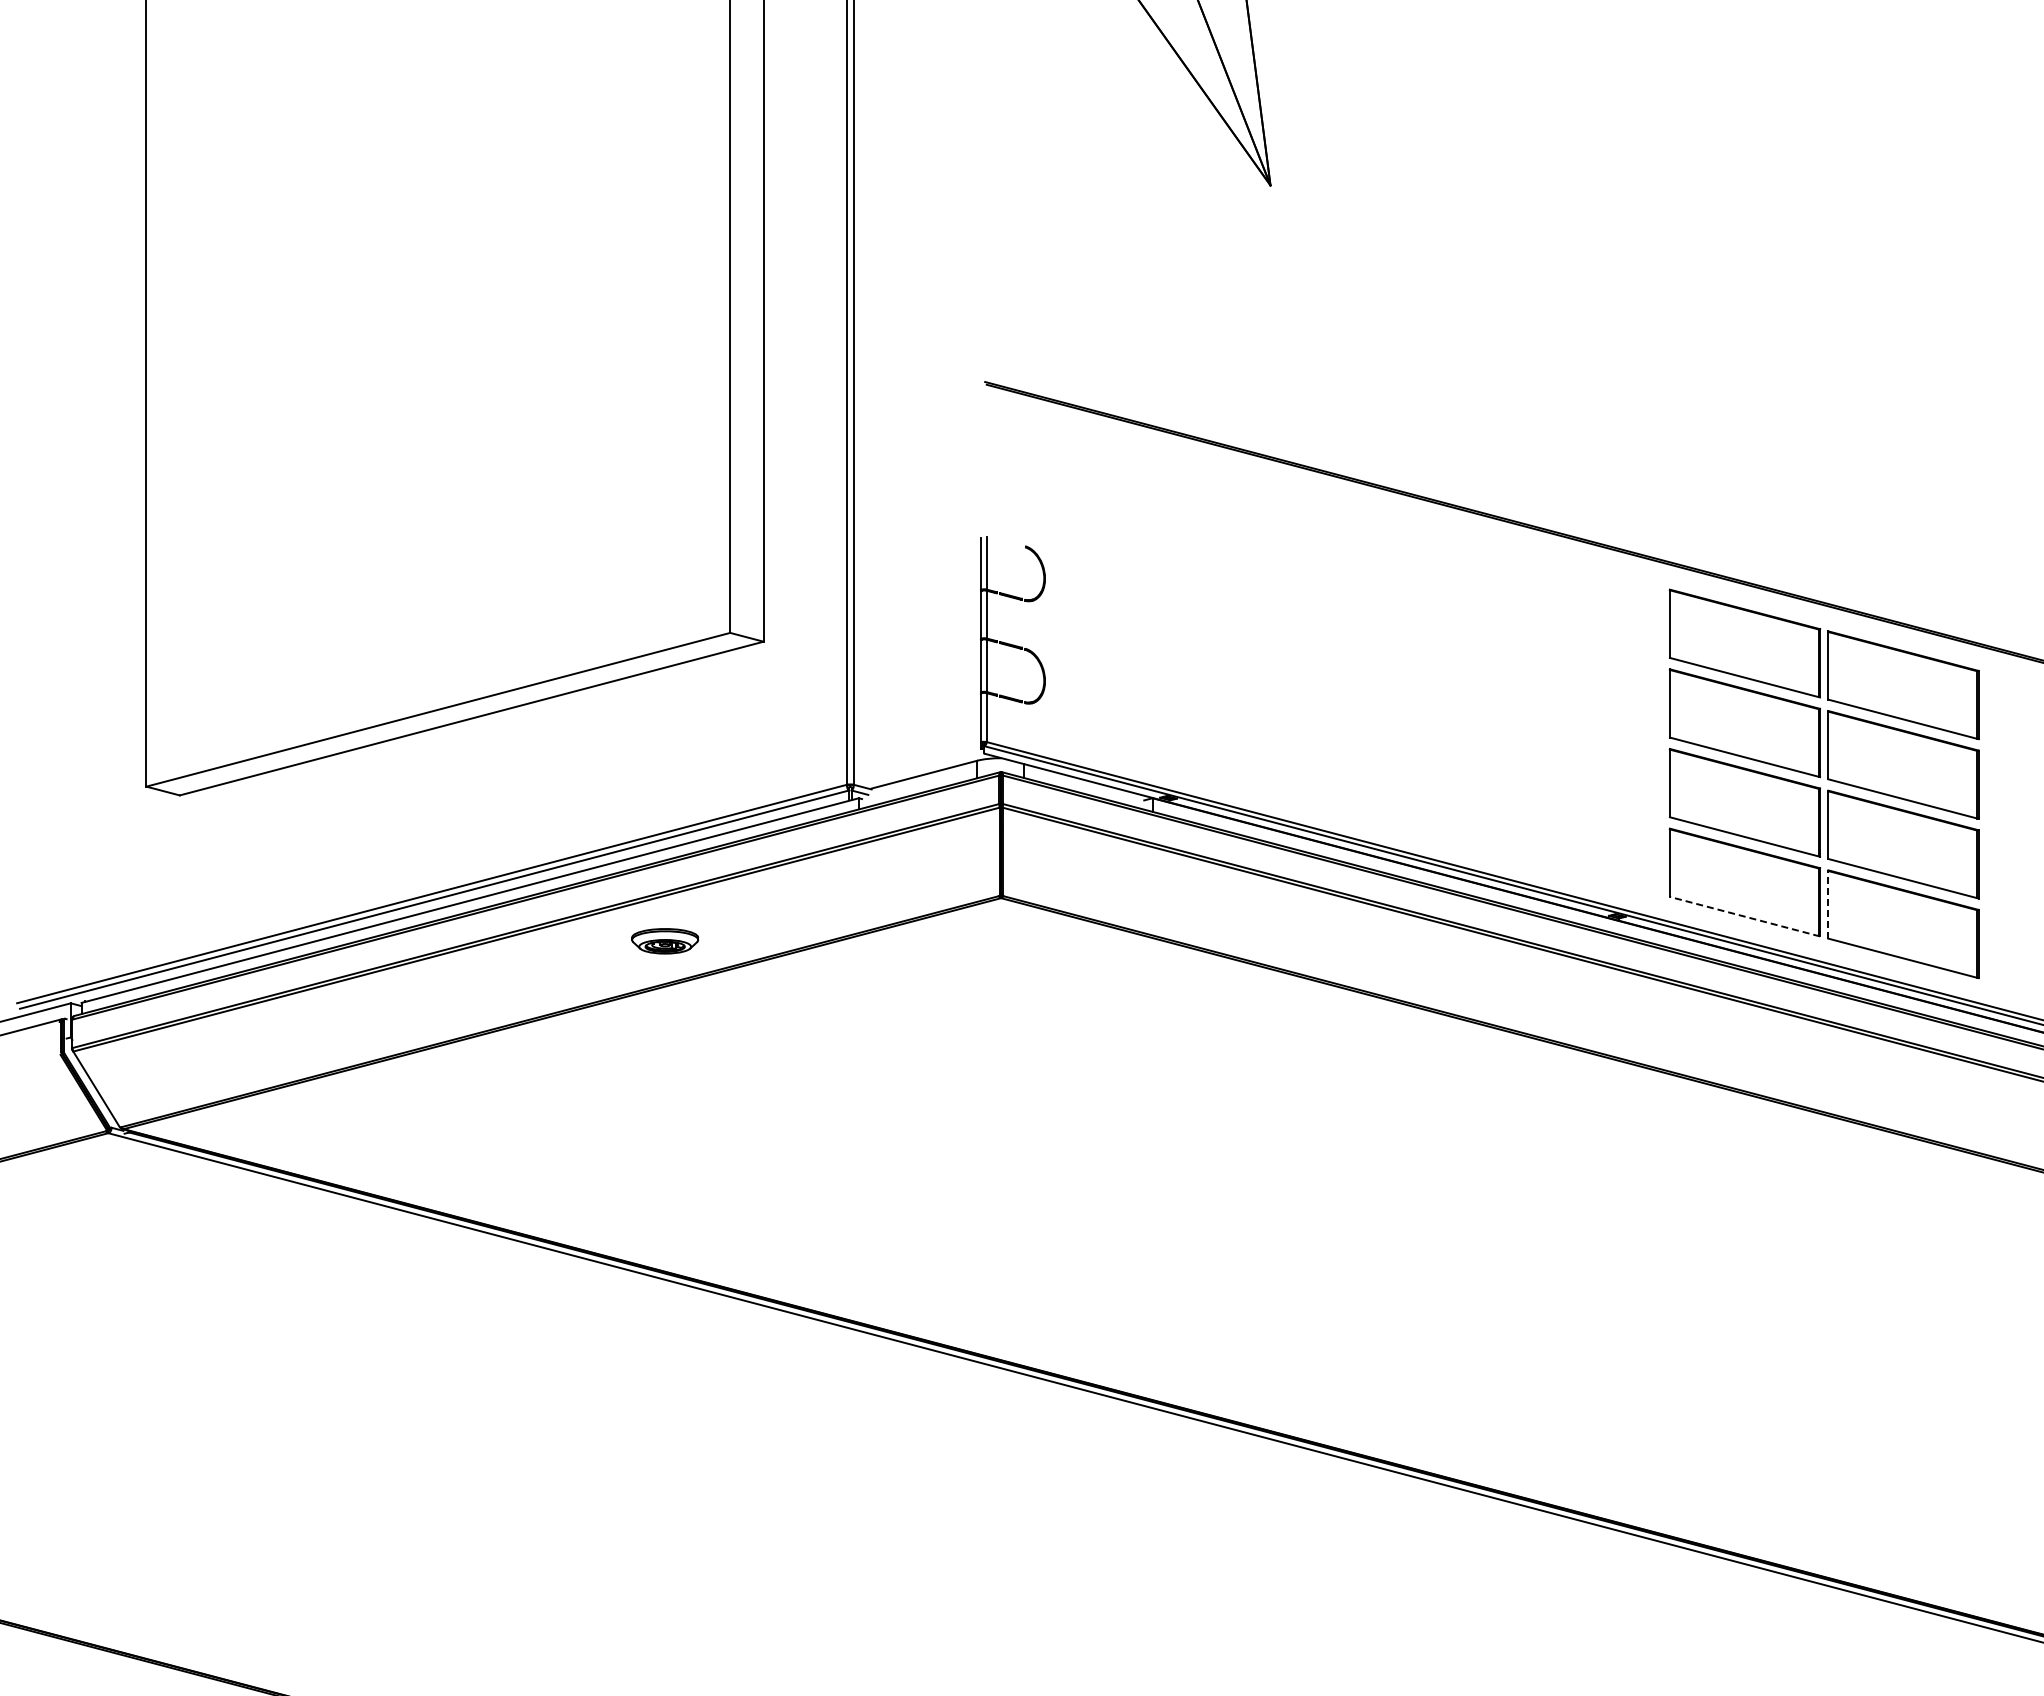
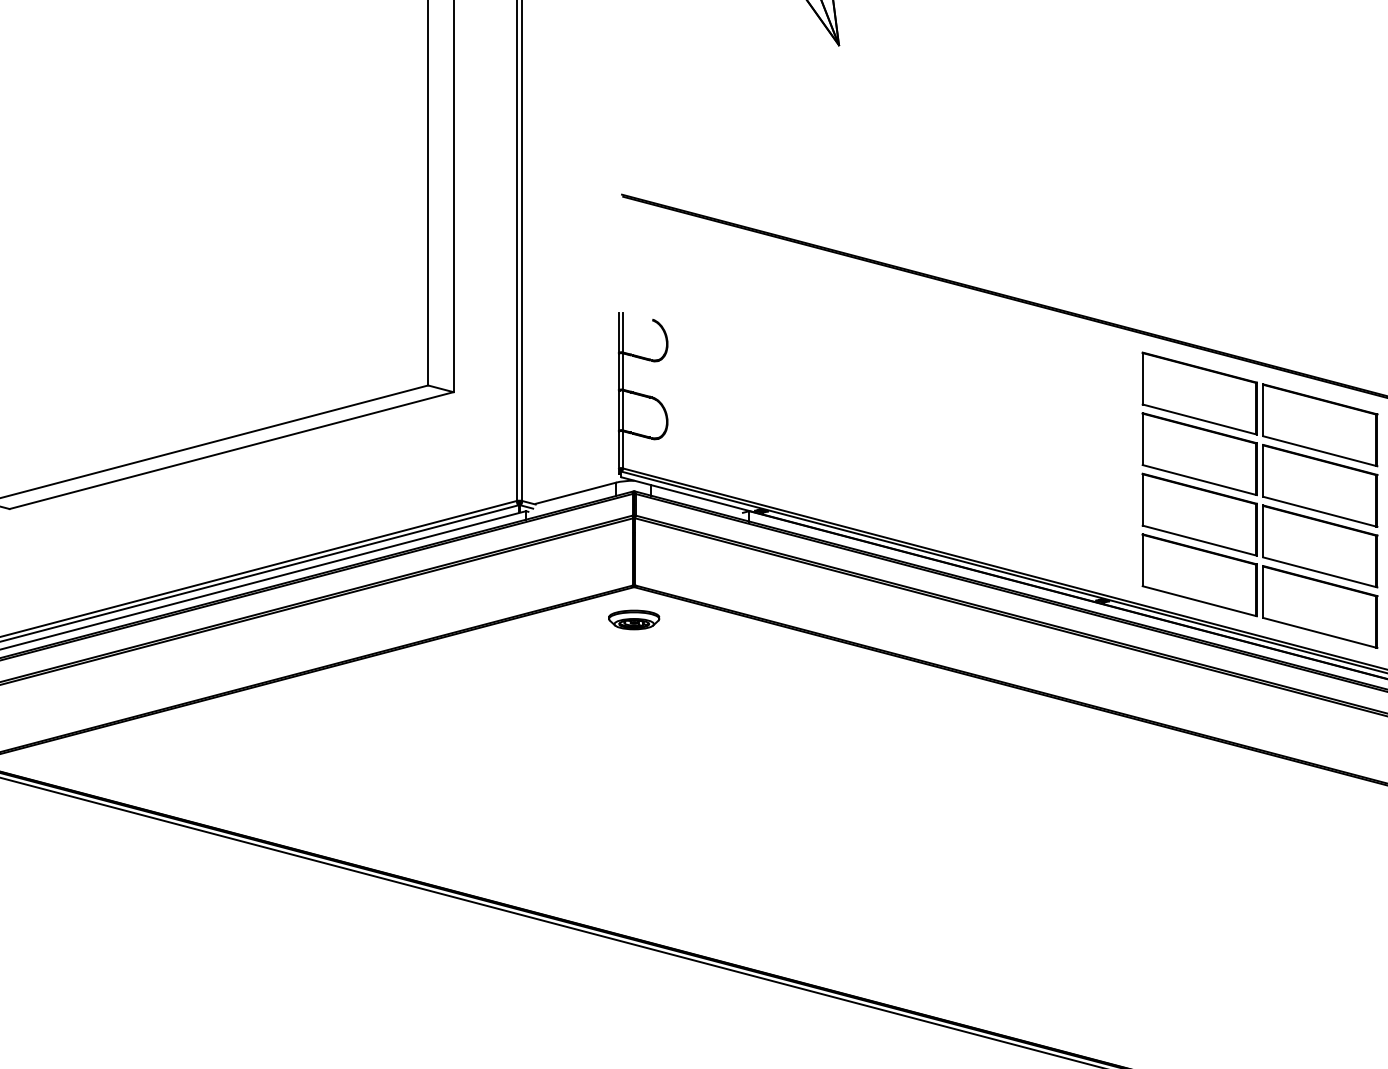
line: (1828, 904) -> (1263, 591), dashed -> solid
line: (1744, 916) -> (1199, 601), dashed -> solid
part: (665, 941) -> (634, 620), moved

